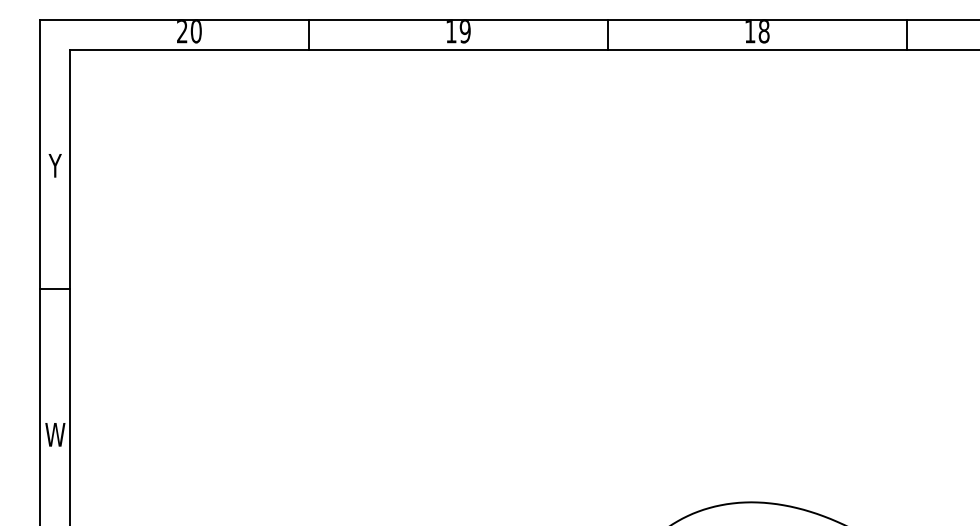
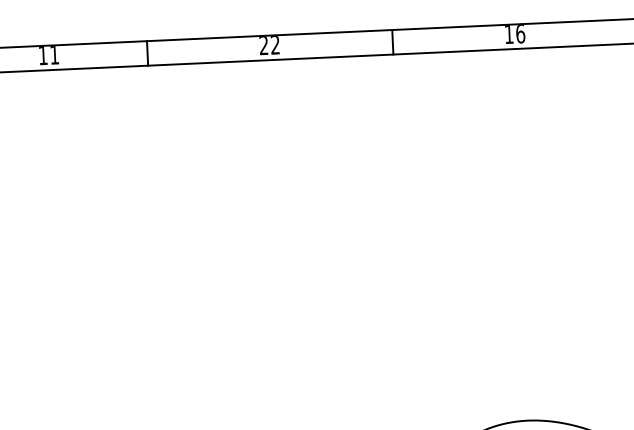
text: (189, 32) -> (49, 56), 20 -> 11
text: (458, 32) -> (269, 46), 19 -> 22
text: (763, 32) -> (520, 34), 18 -> 16

